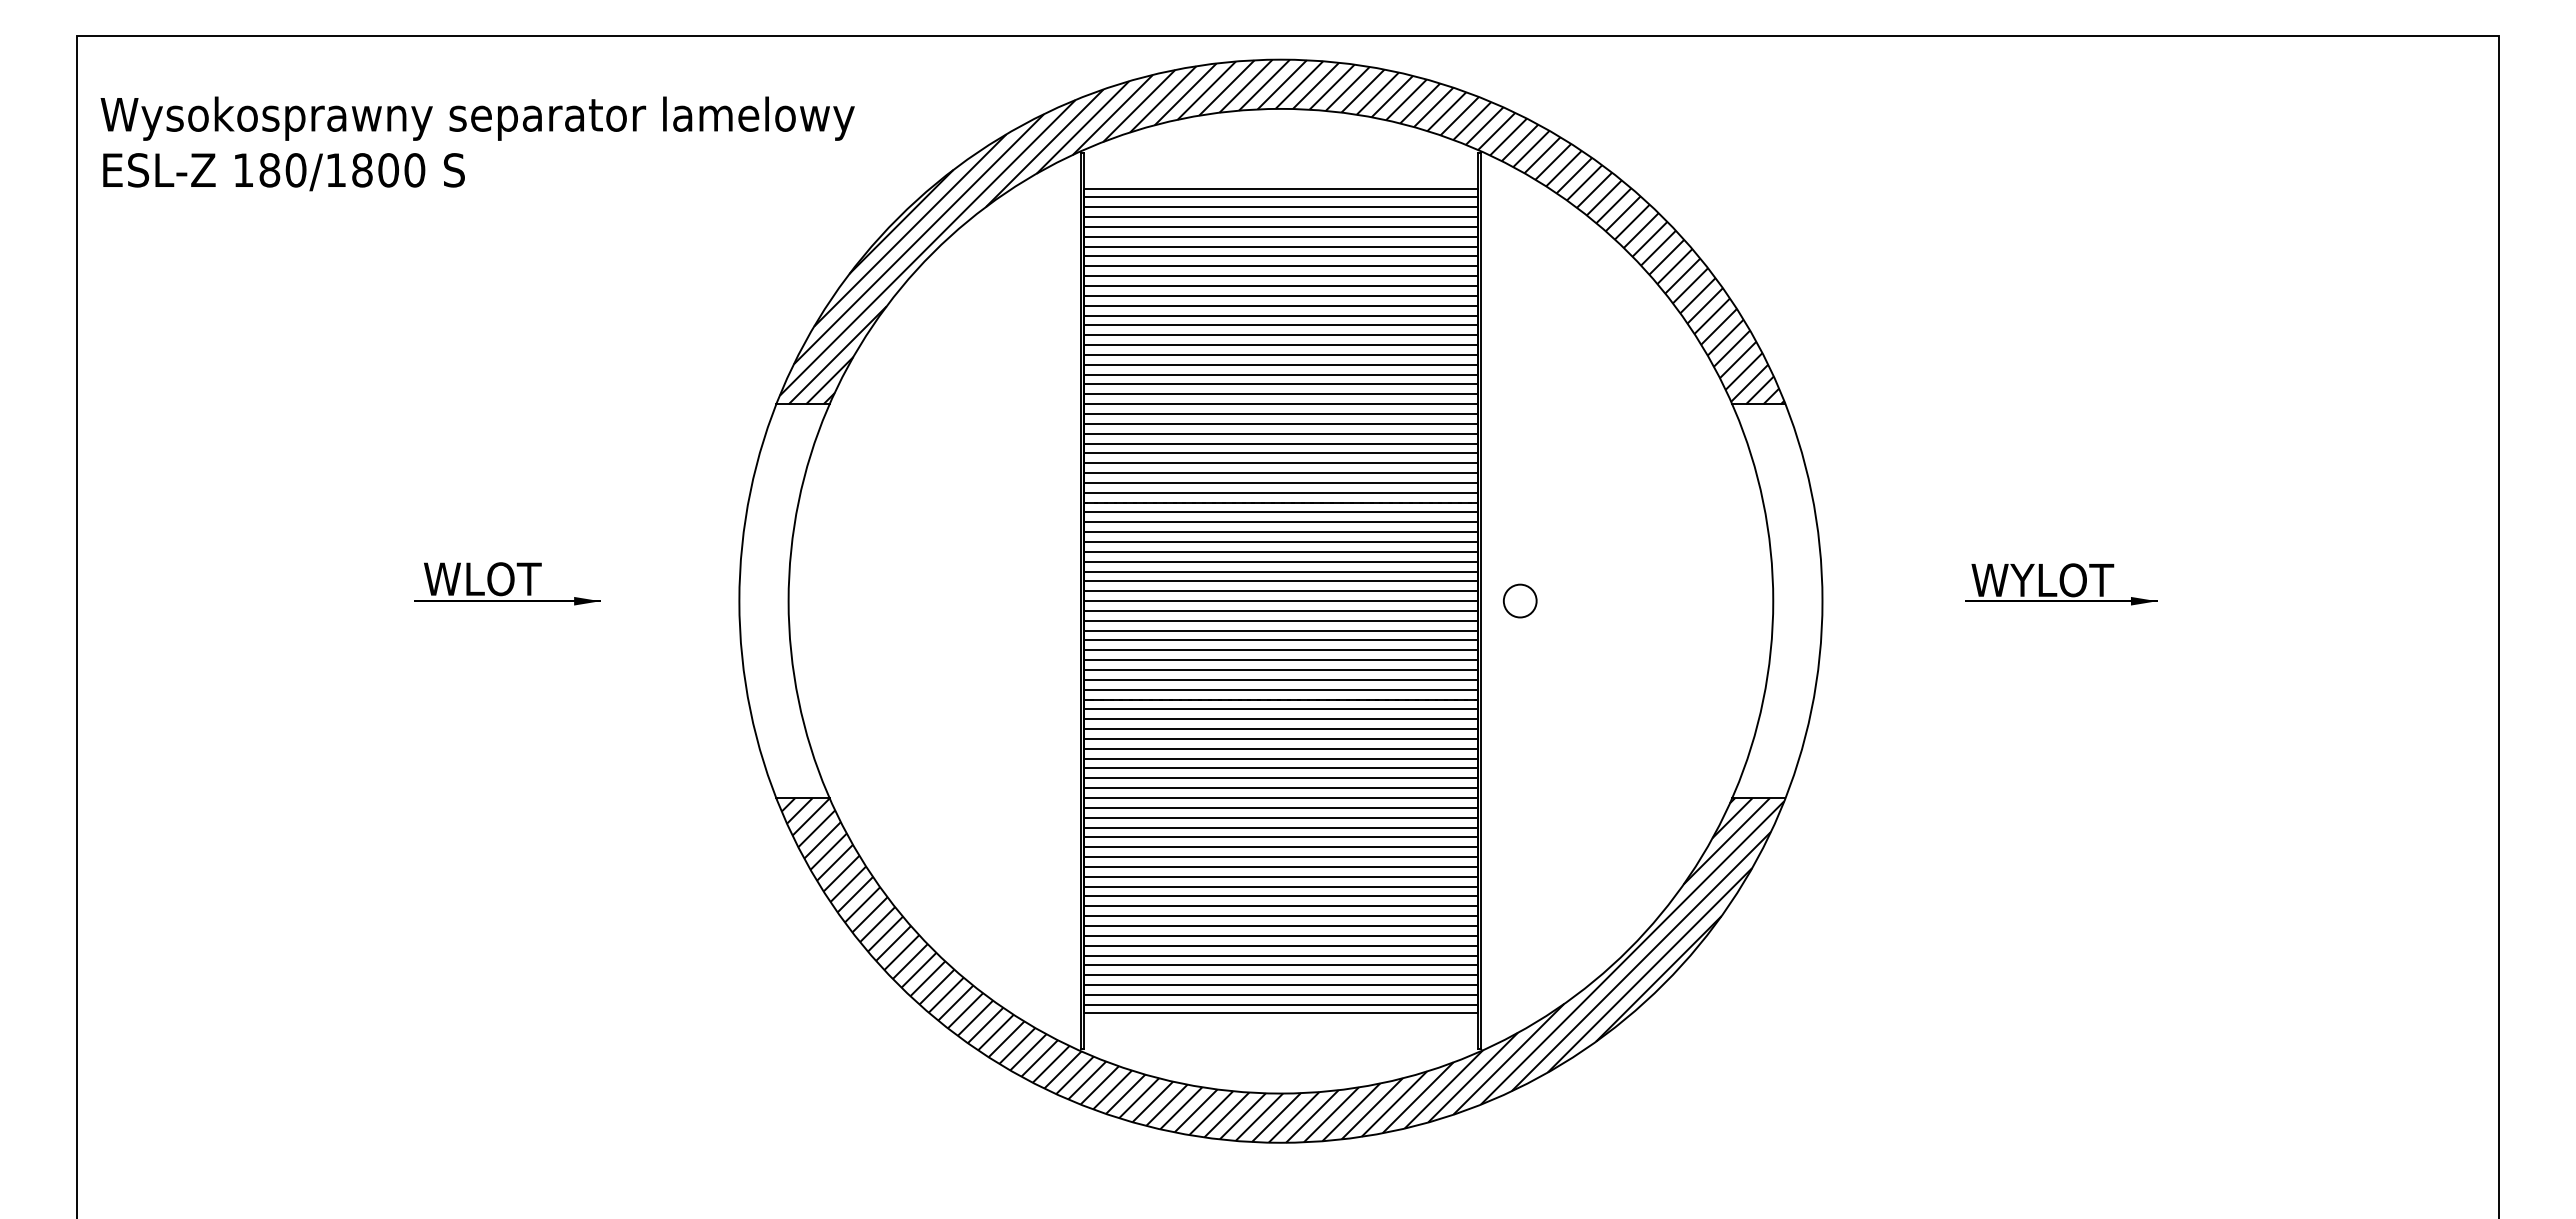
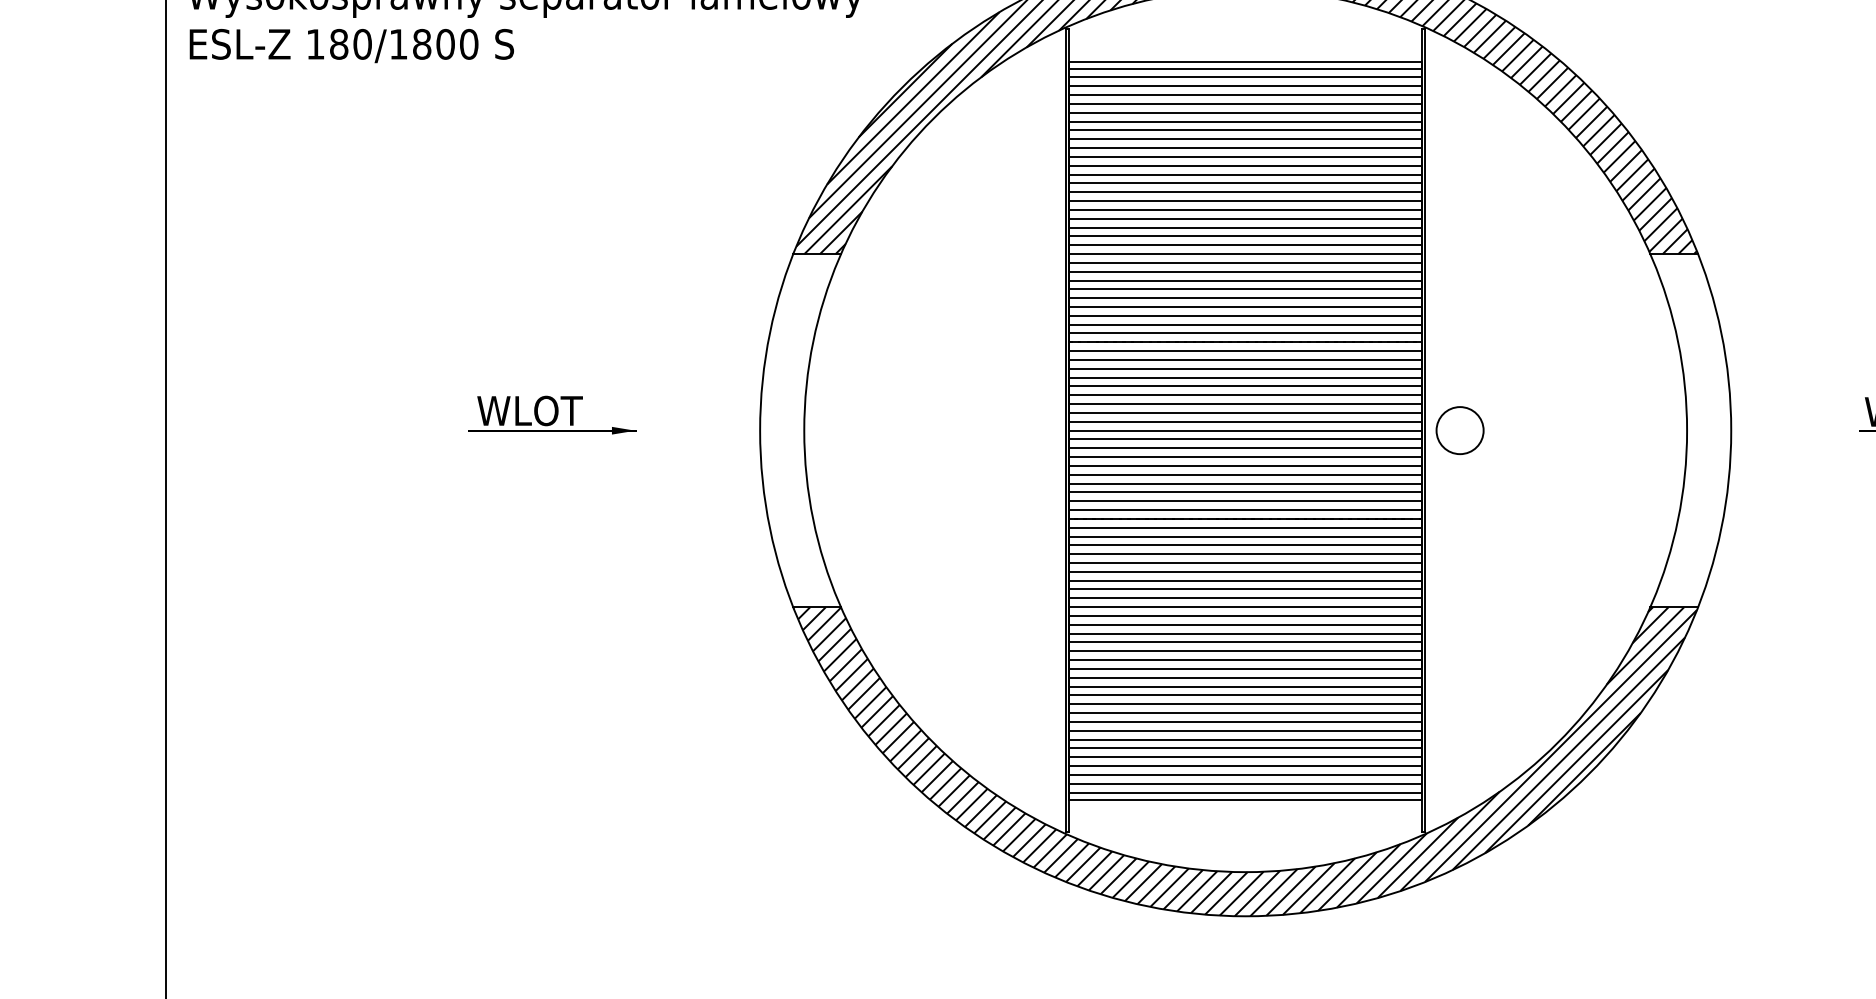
circle: (1520, 600) -> (1460, 430), size x1.6

